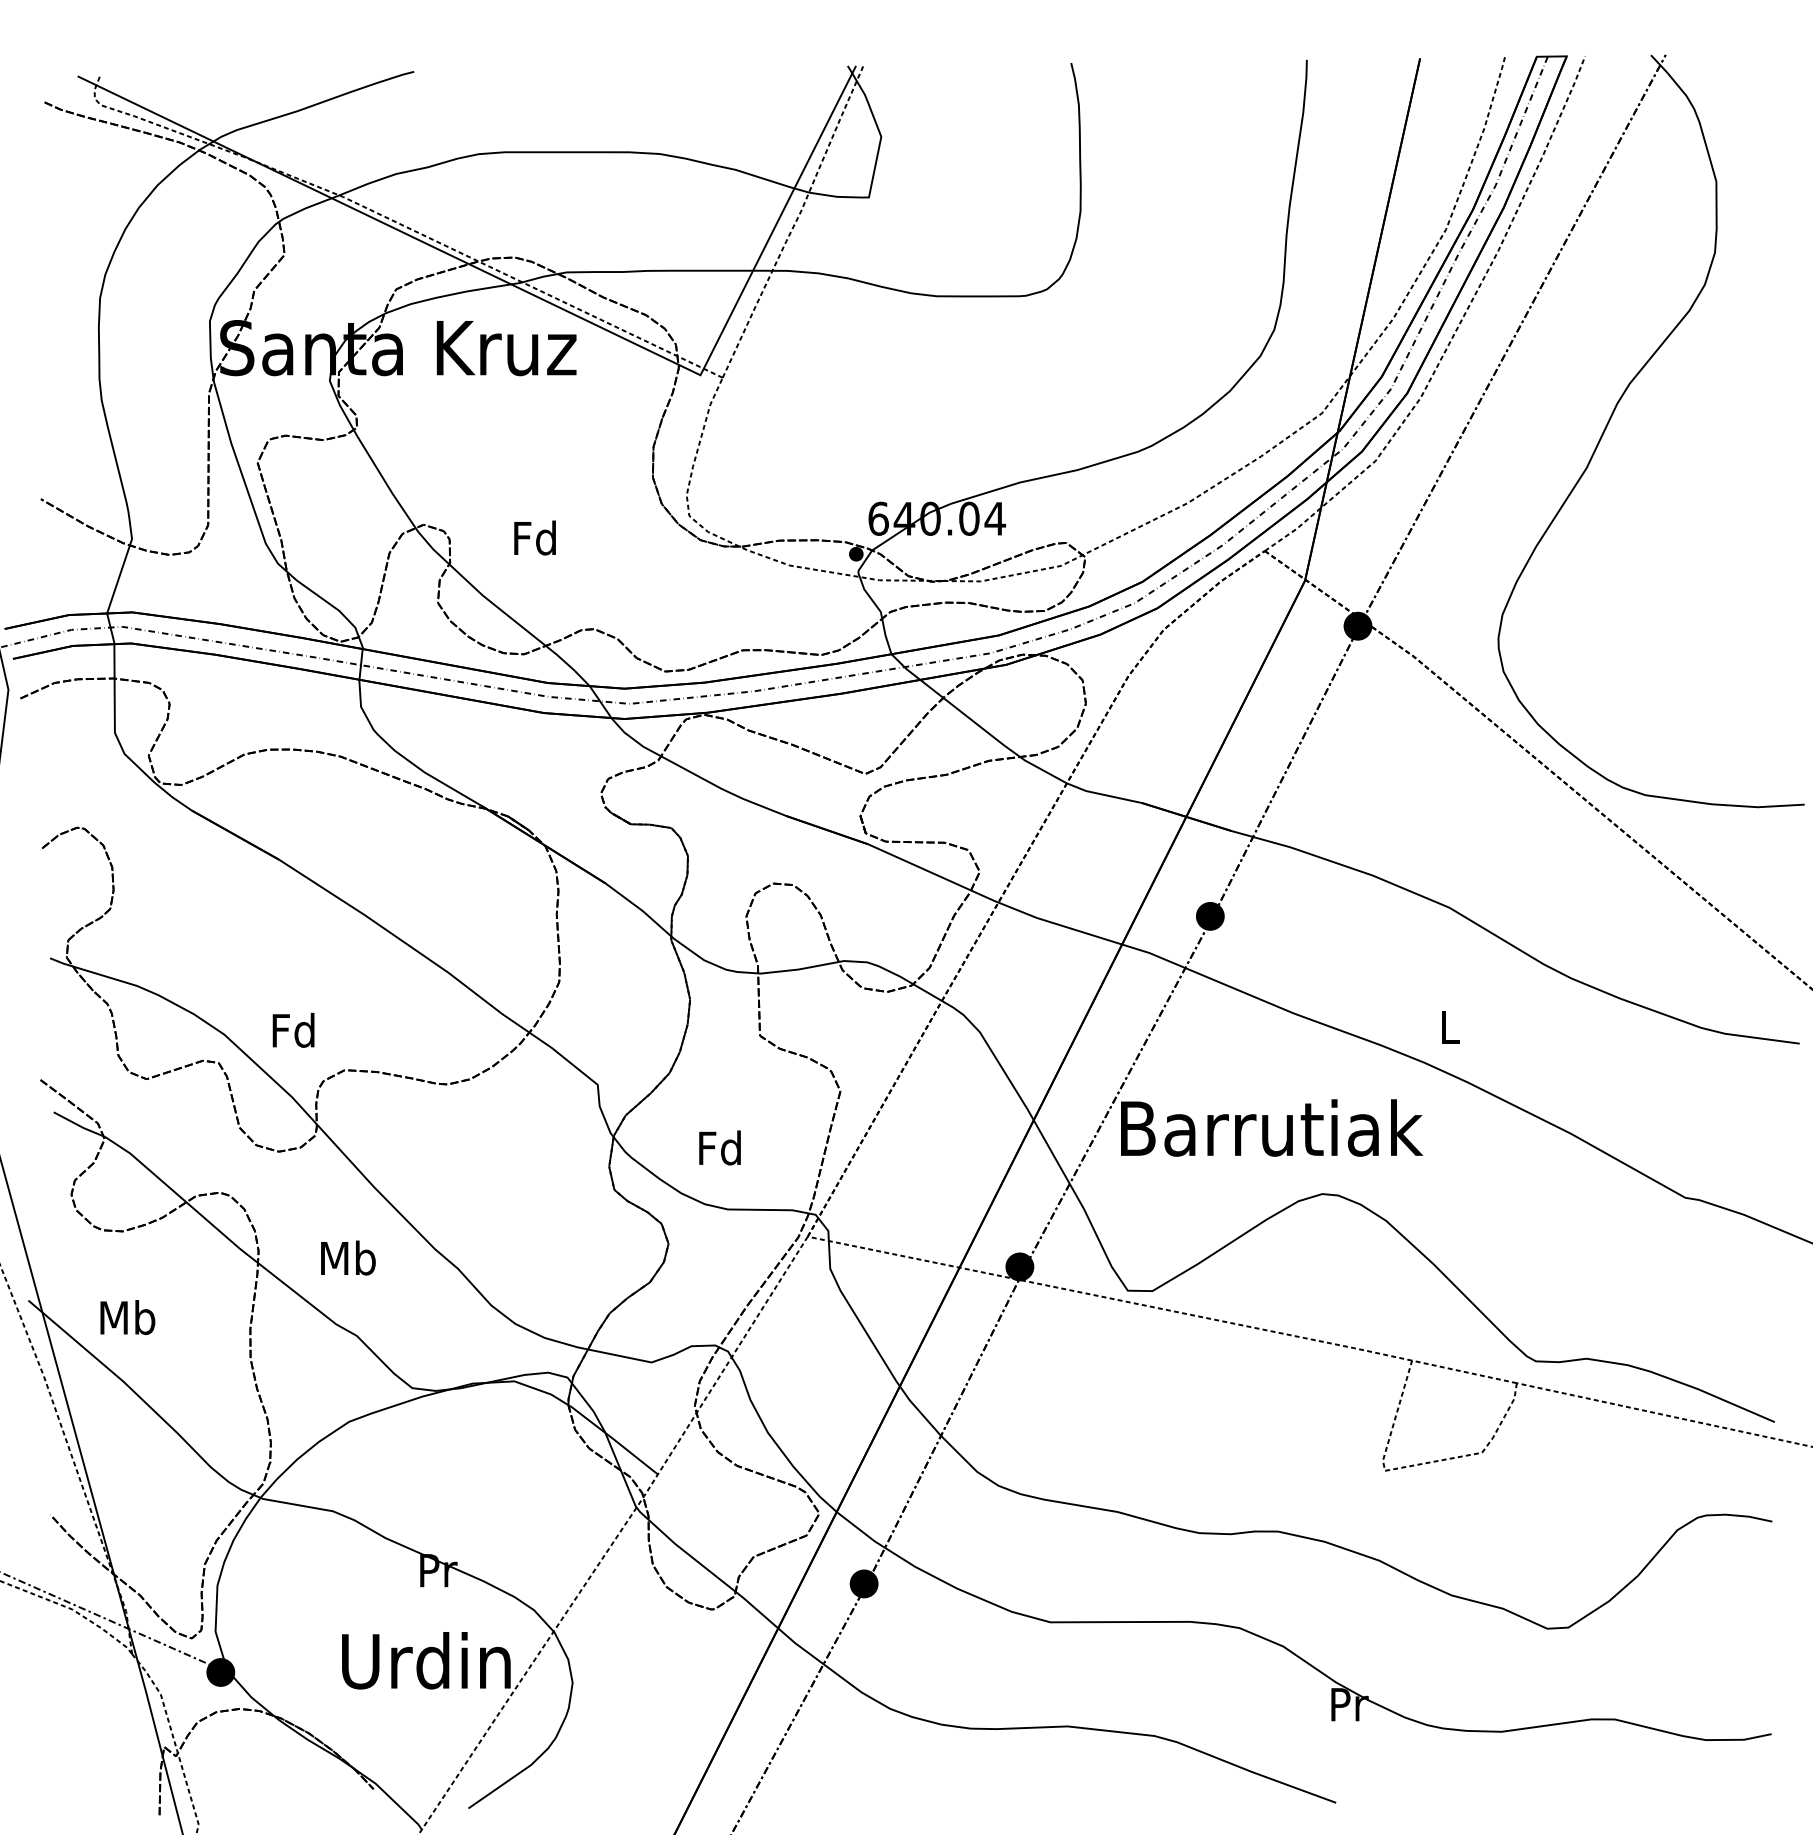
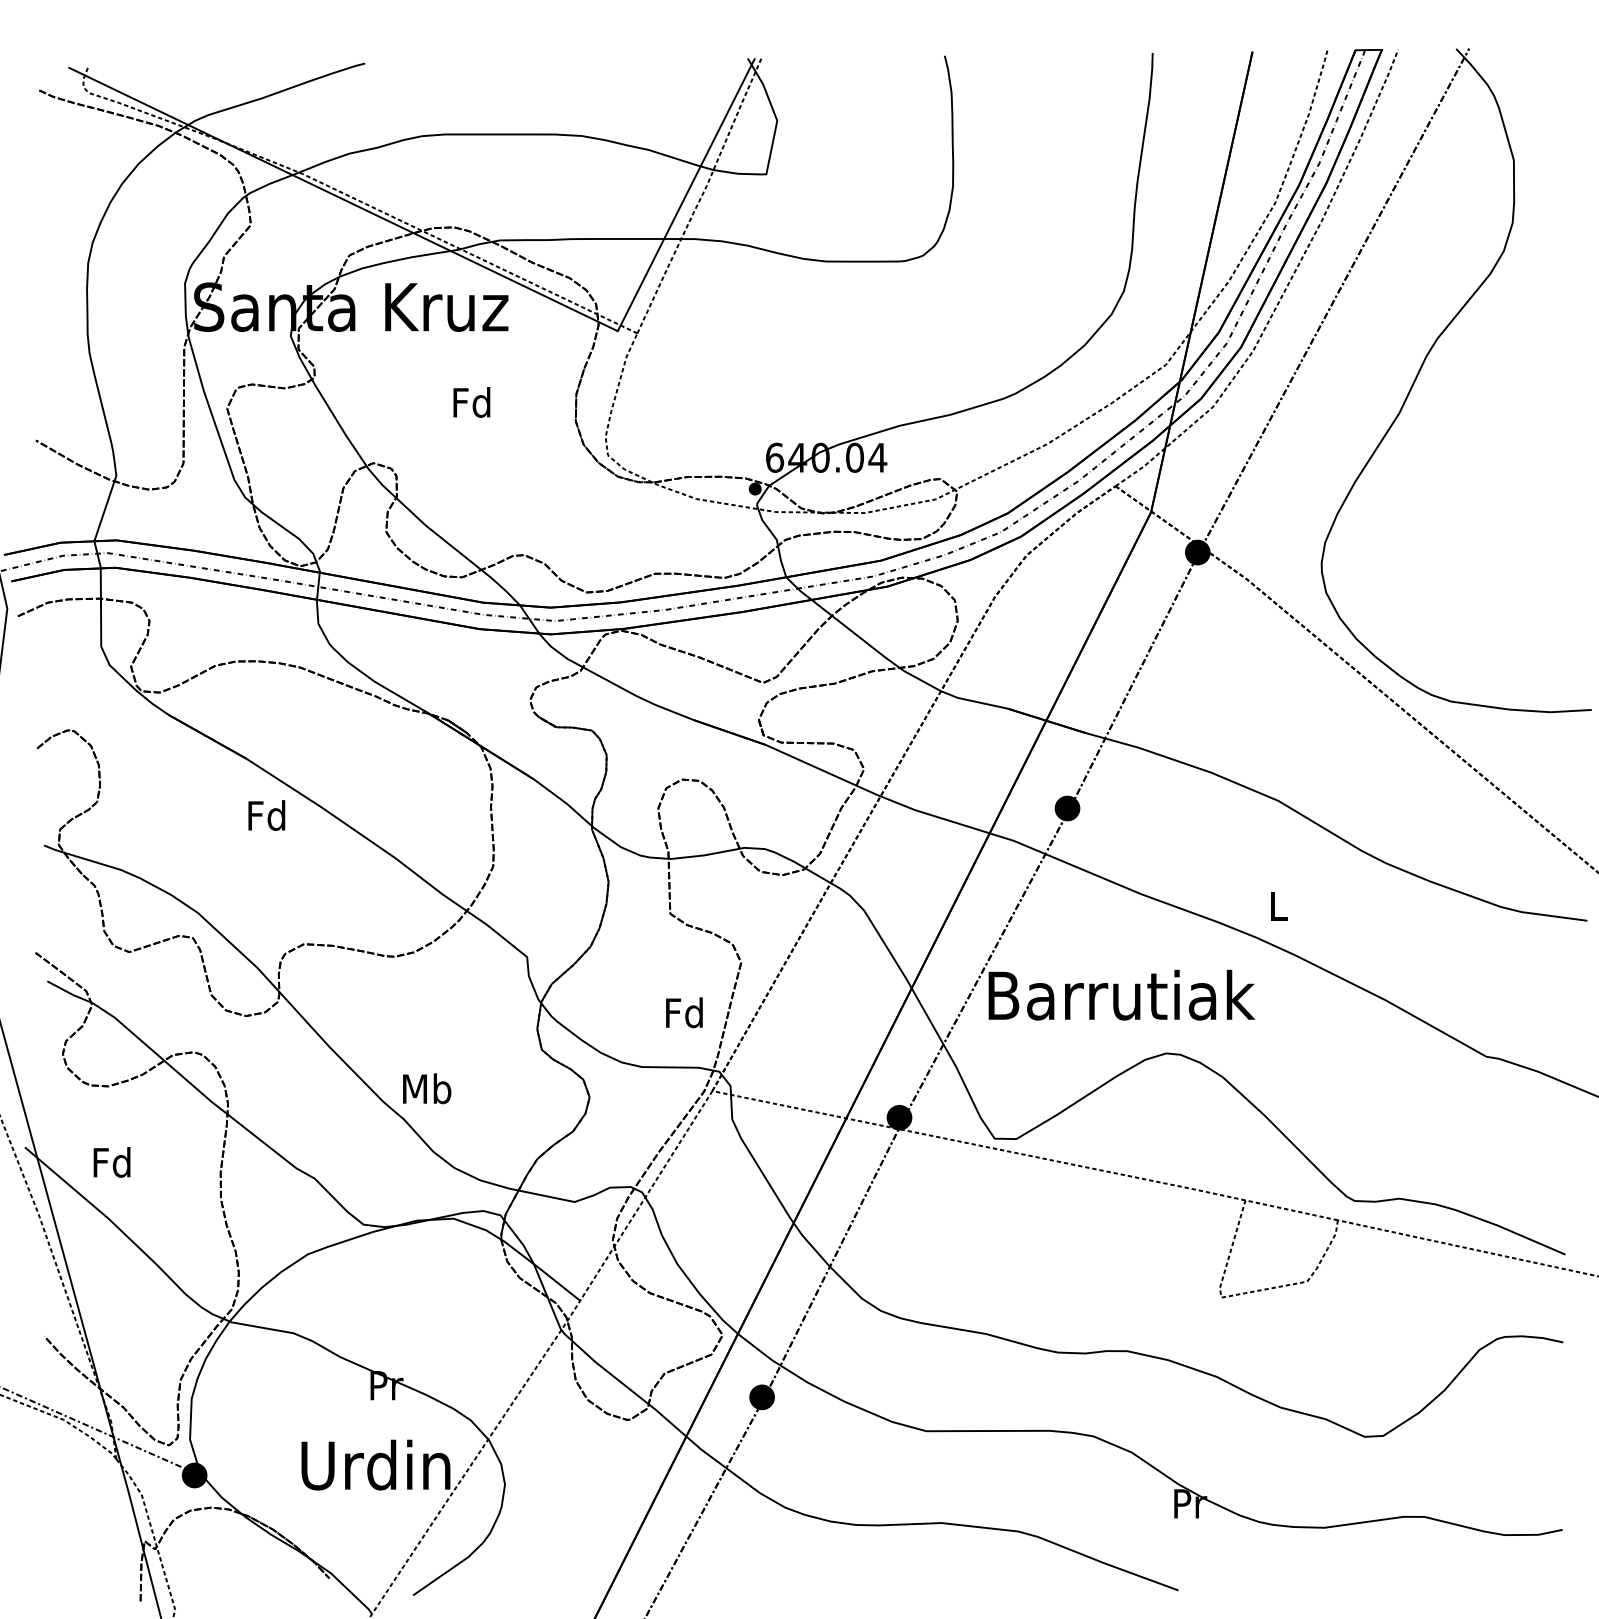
text: (534, 537) -> (471, 401), moved
text: (293, 1029) -> (266, 814), moved
text: (719, 1147) -> (683, 1012), moved
text: (348, 1257) -> (427, 1088), moved
text: (127, 1317) -> (112, 1162), Mb -> Fd

